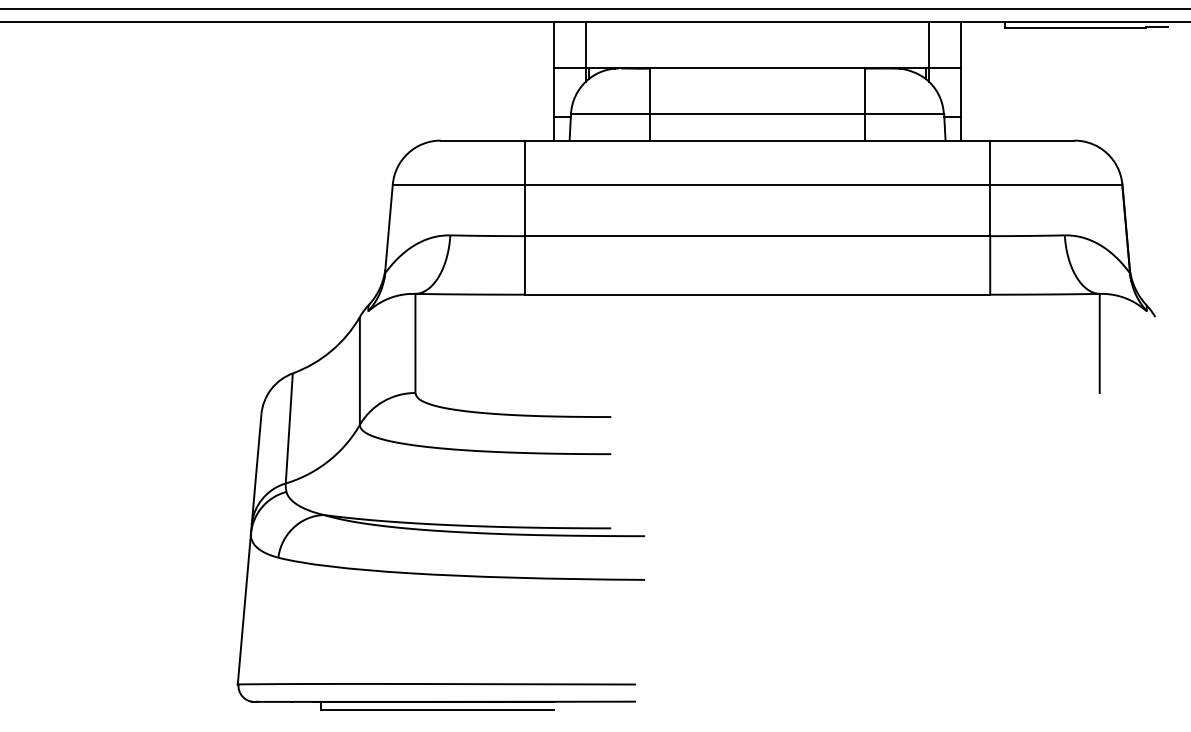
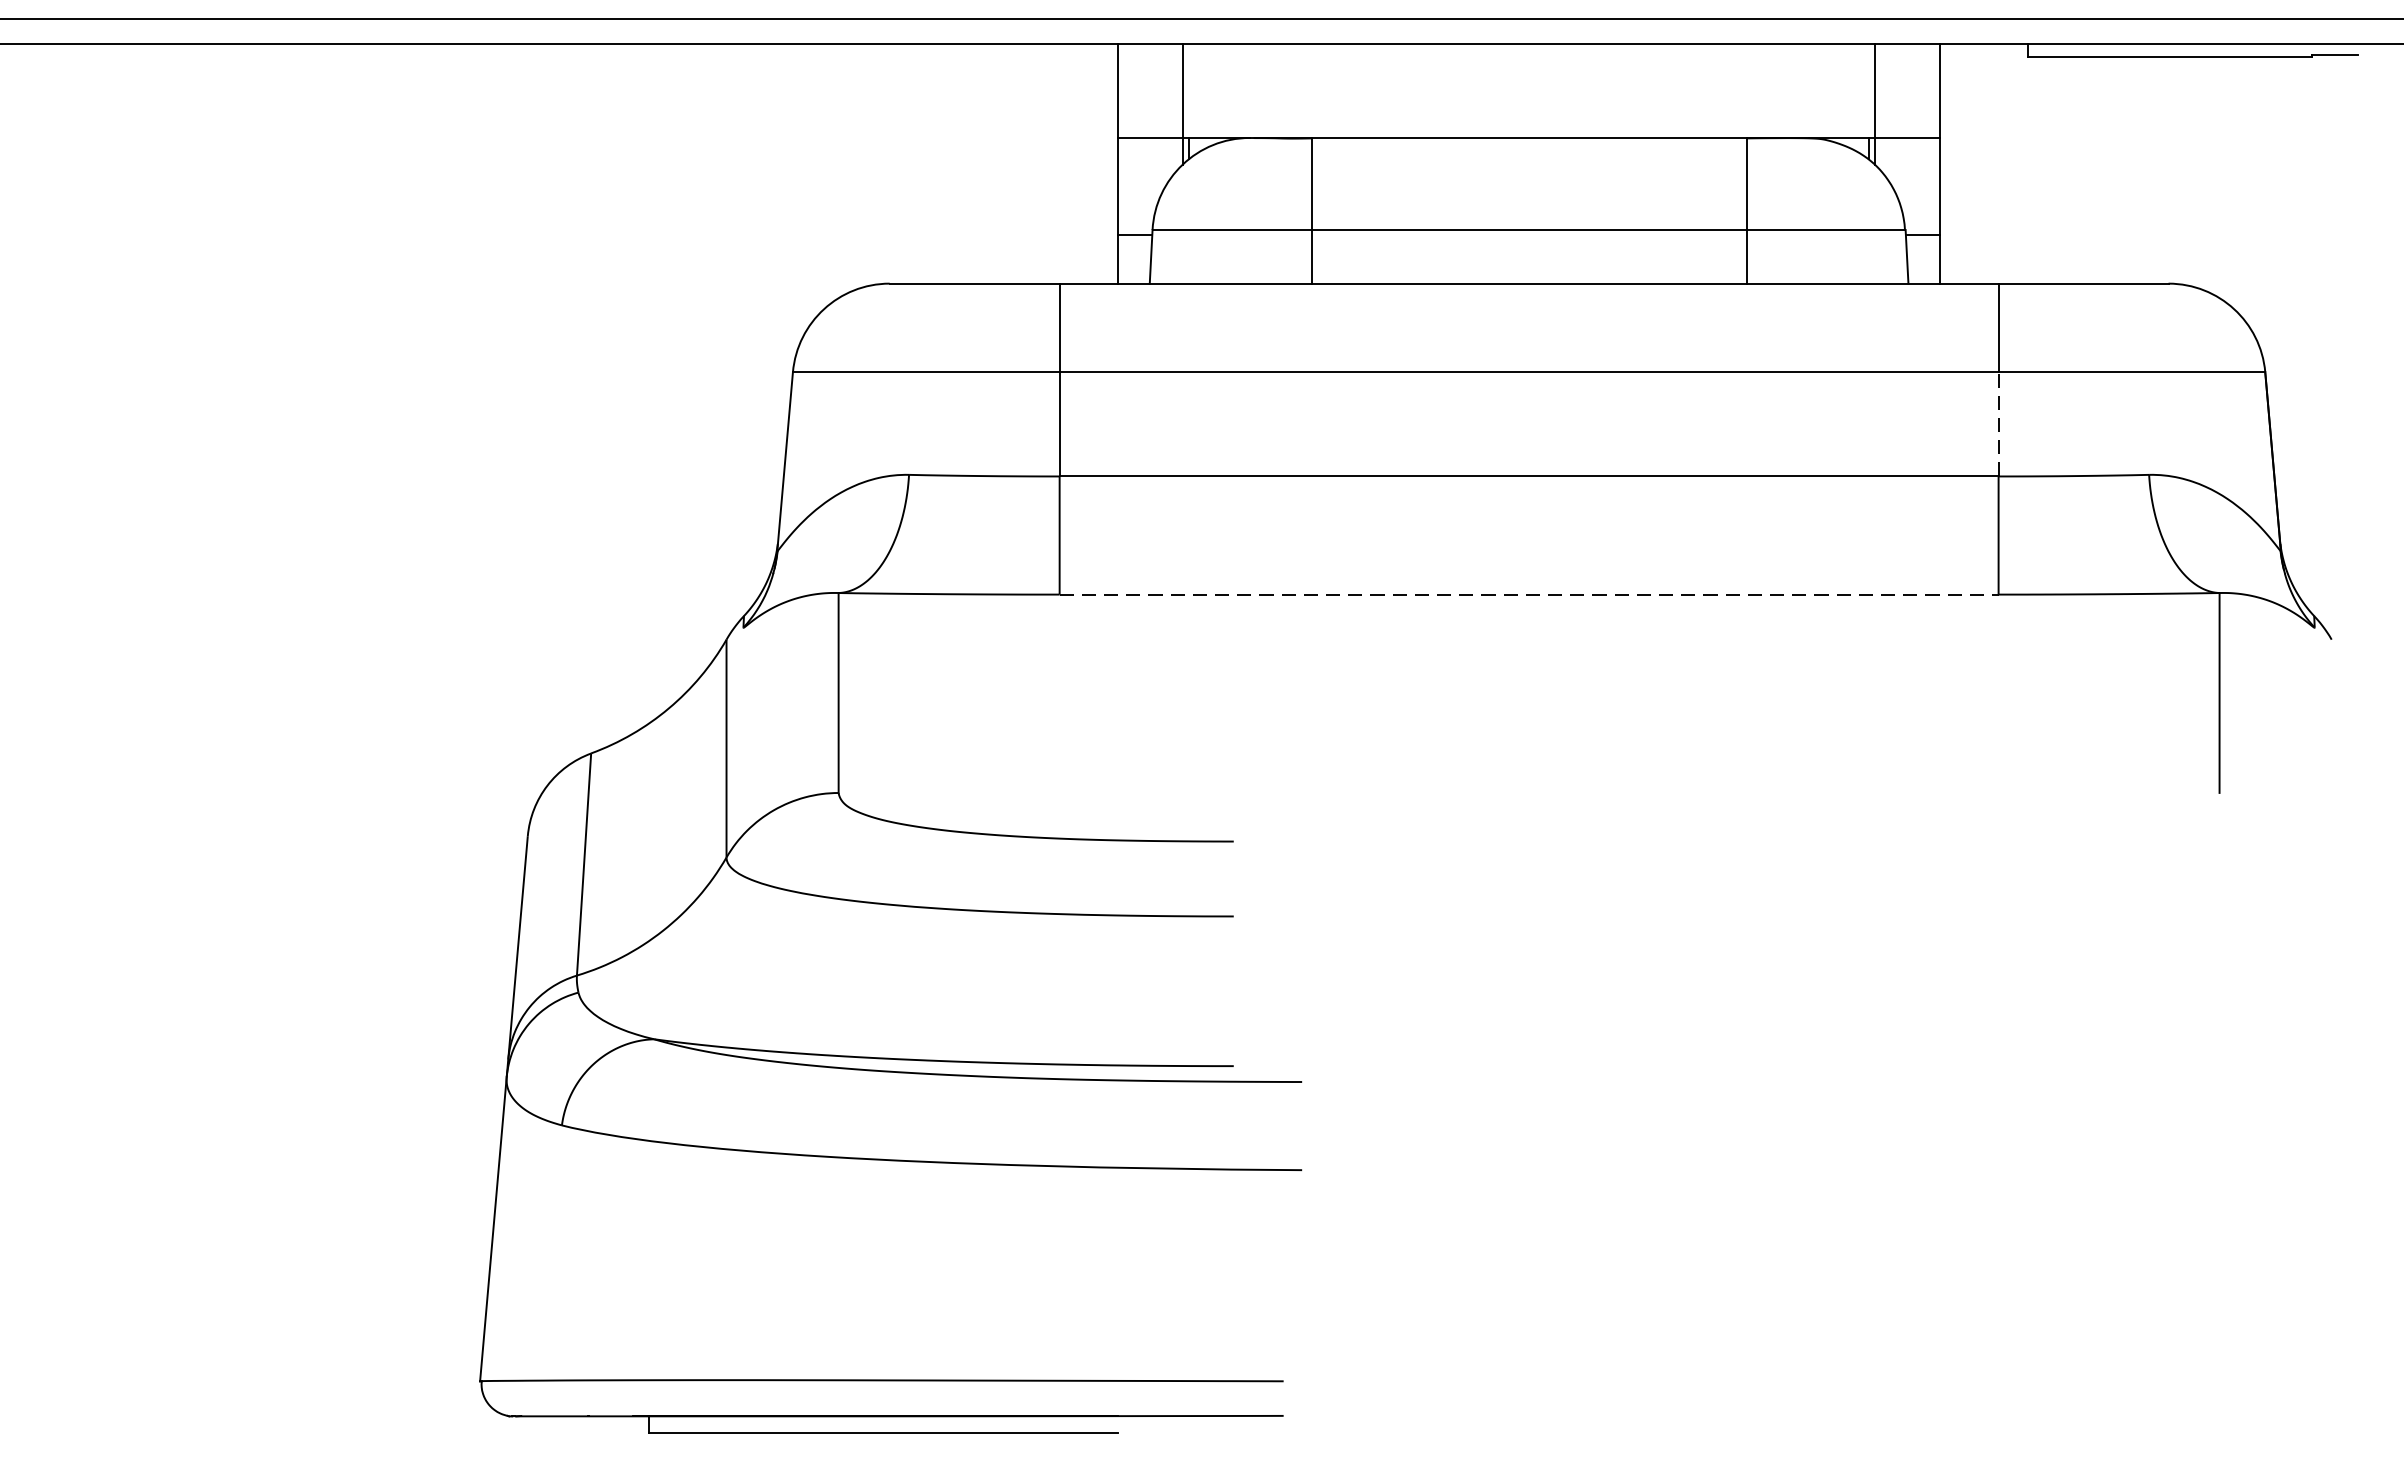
line: (990, 210) -> (1999, 424), solid -> dashed
line: (757, 294) -> (1528, 594), solid -> dashed

